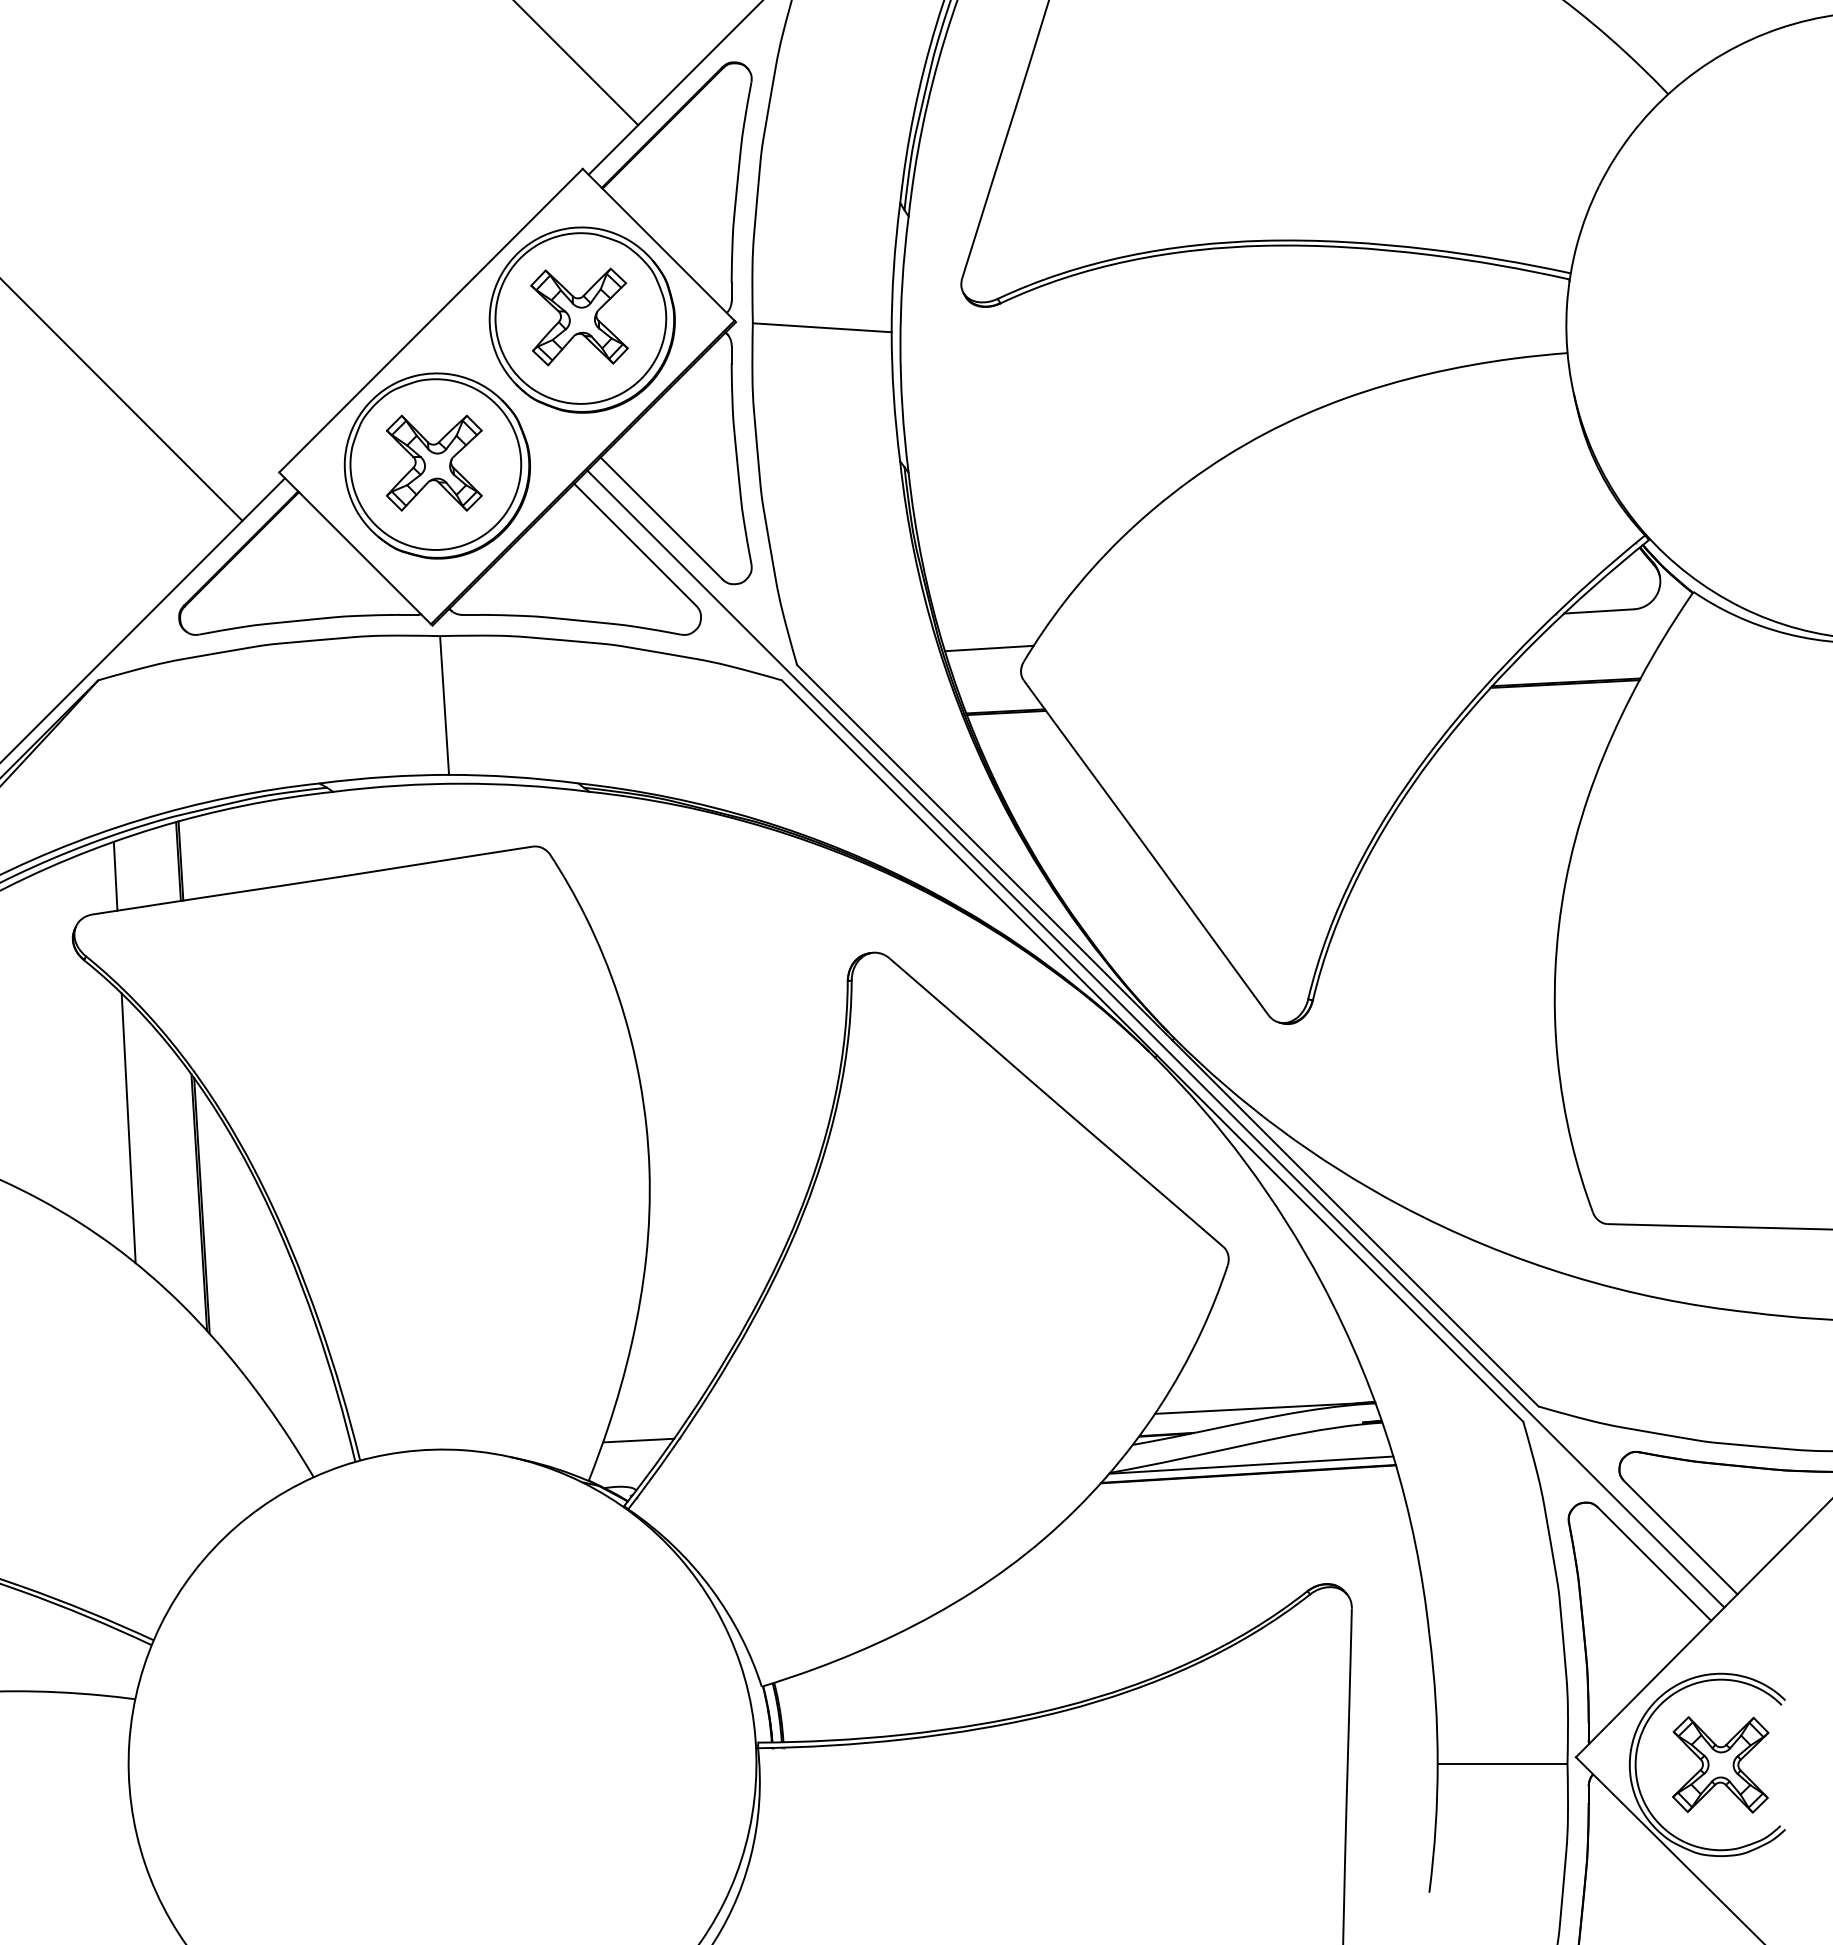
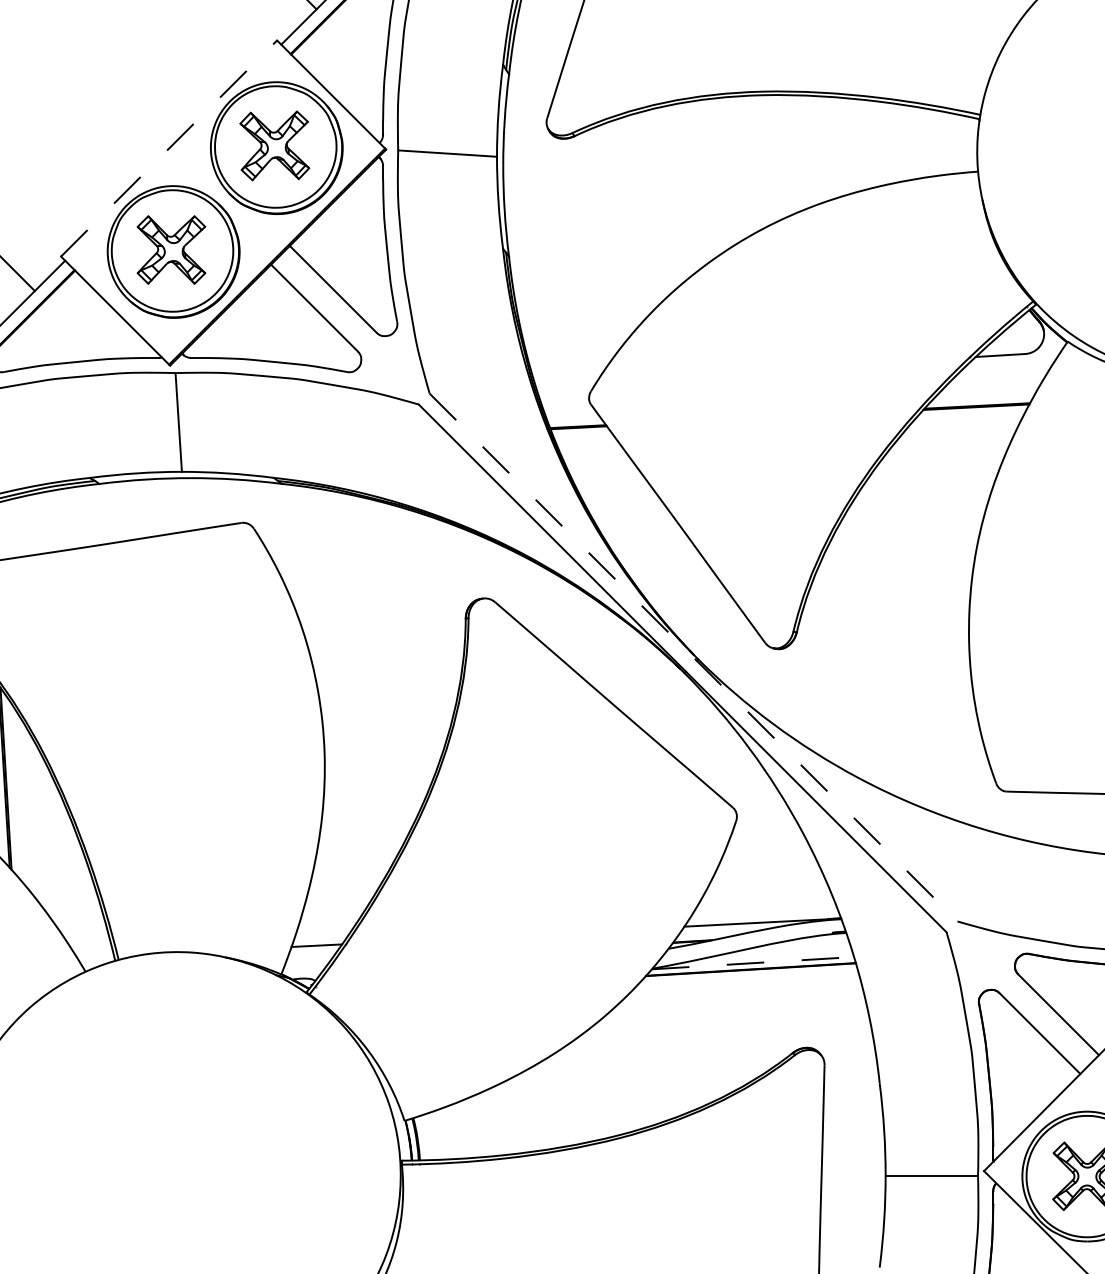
line: (431, 320) -> (169, 148), solid -> dashed
line: (988, 648) -> (565, 381), removed
line: (1168, 1036) -> (694, 658), solid -> dashed
line: (1155, 1038) -> (684, 659), removed
line: (1251, 1465) -> (753, 963), solid -> dashed

